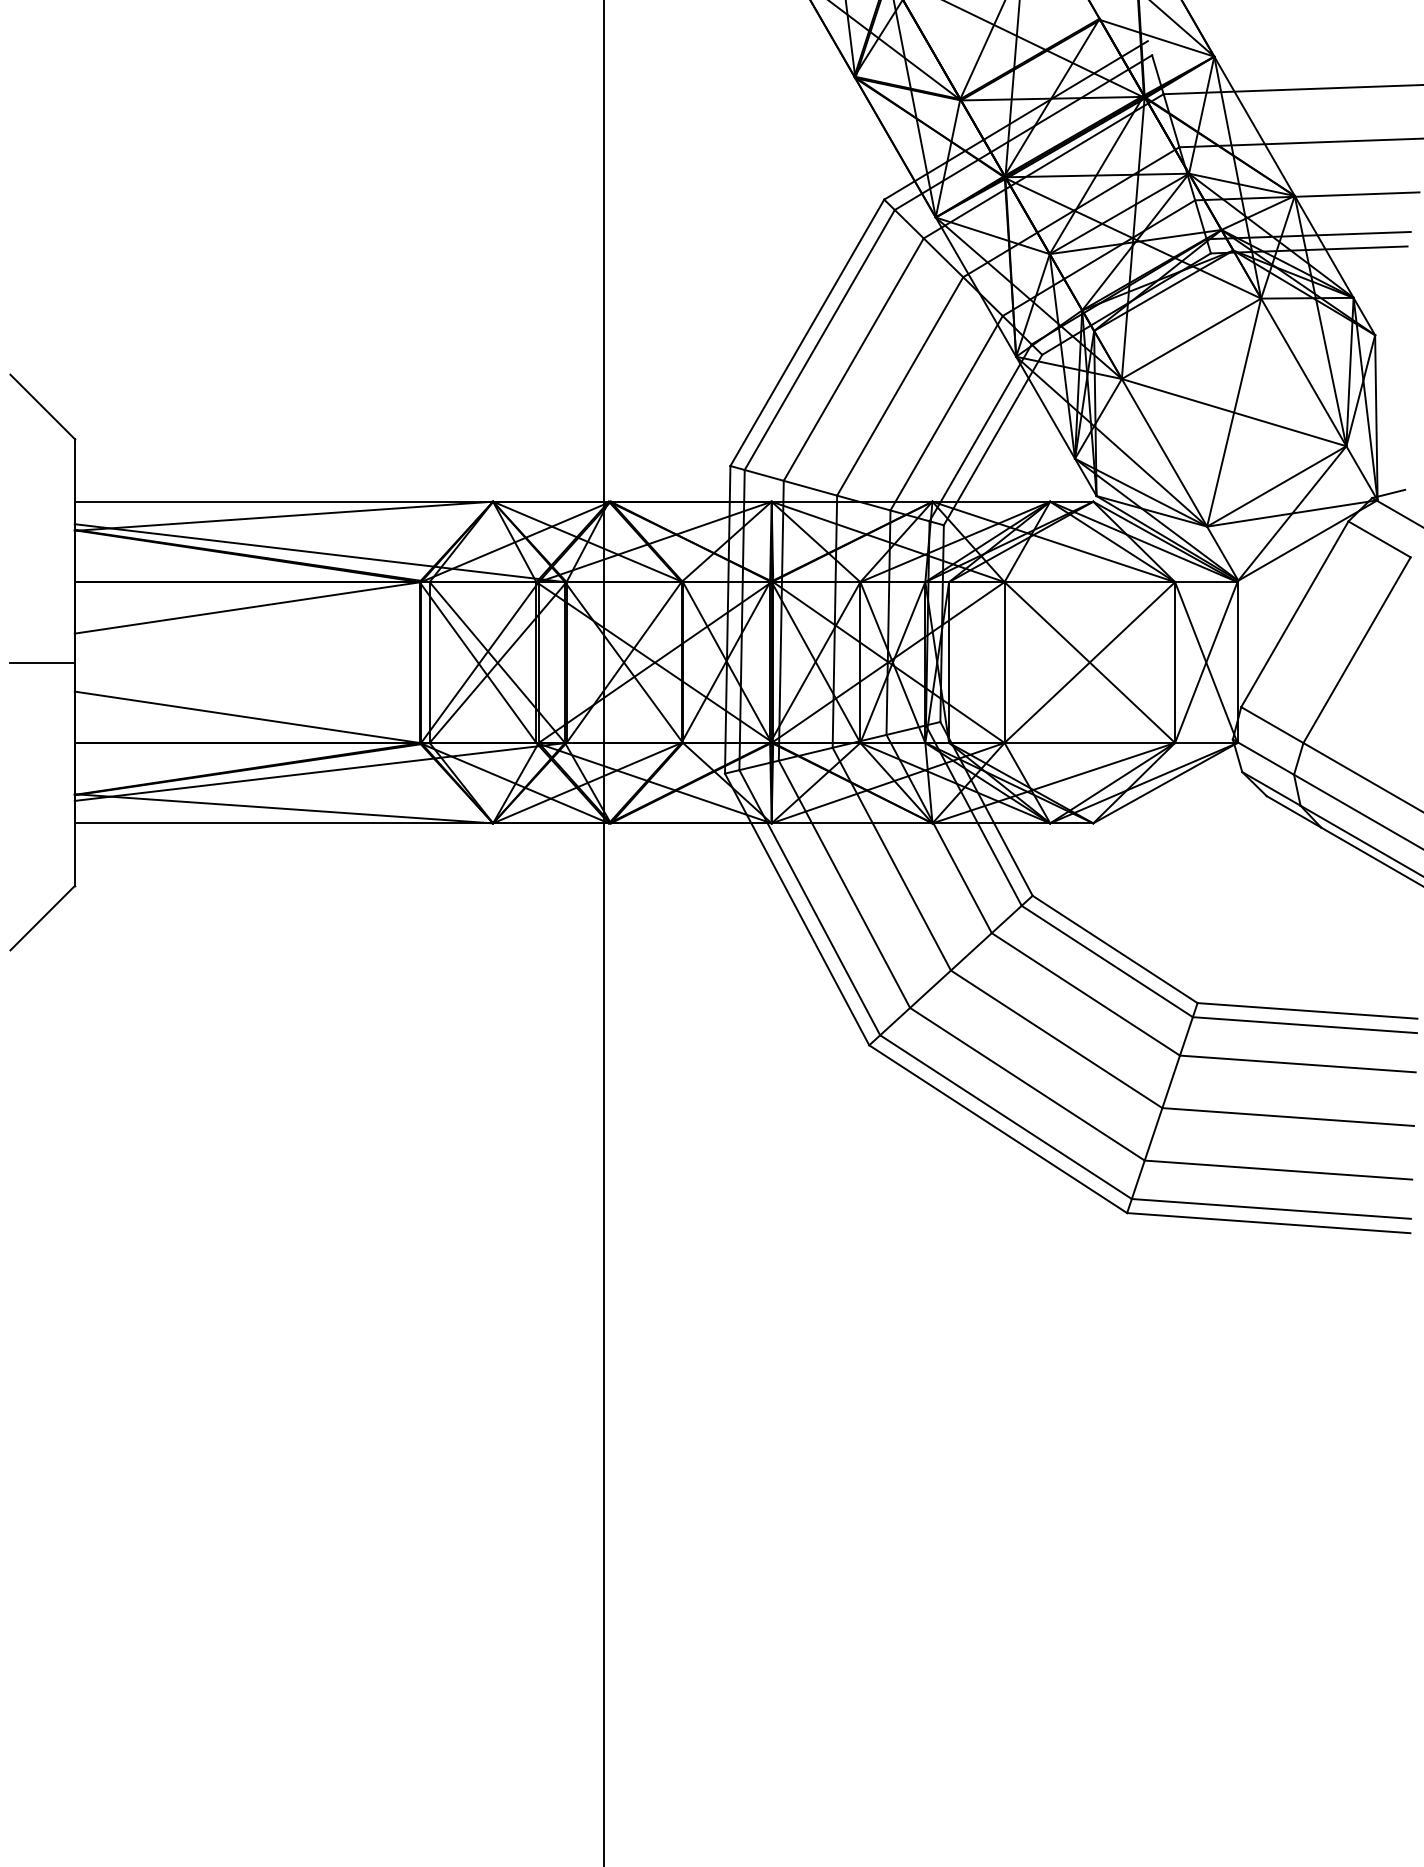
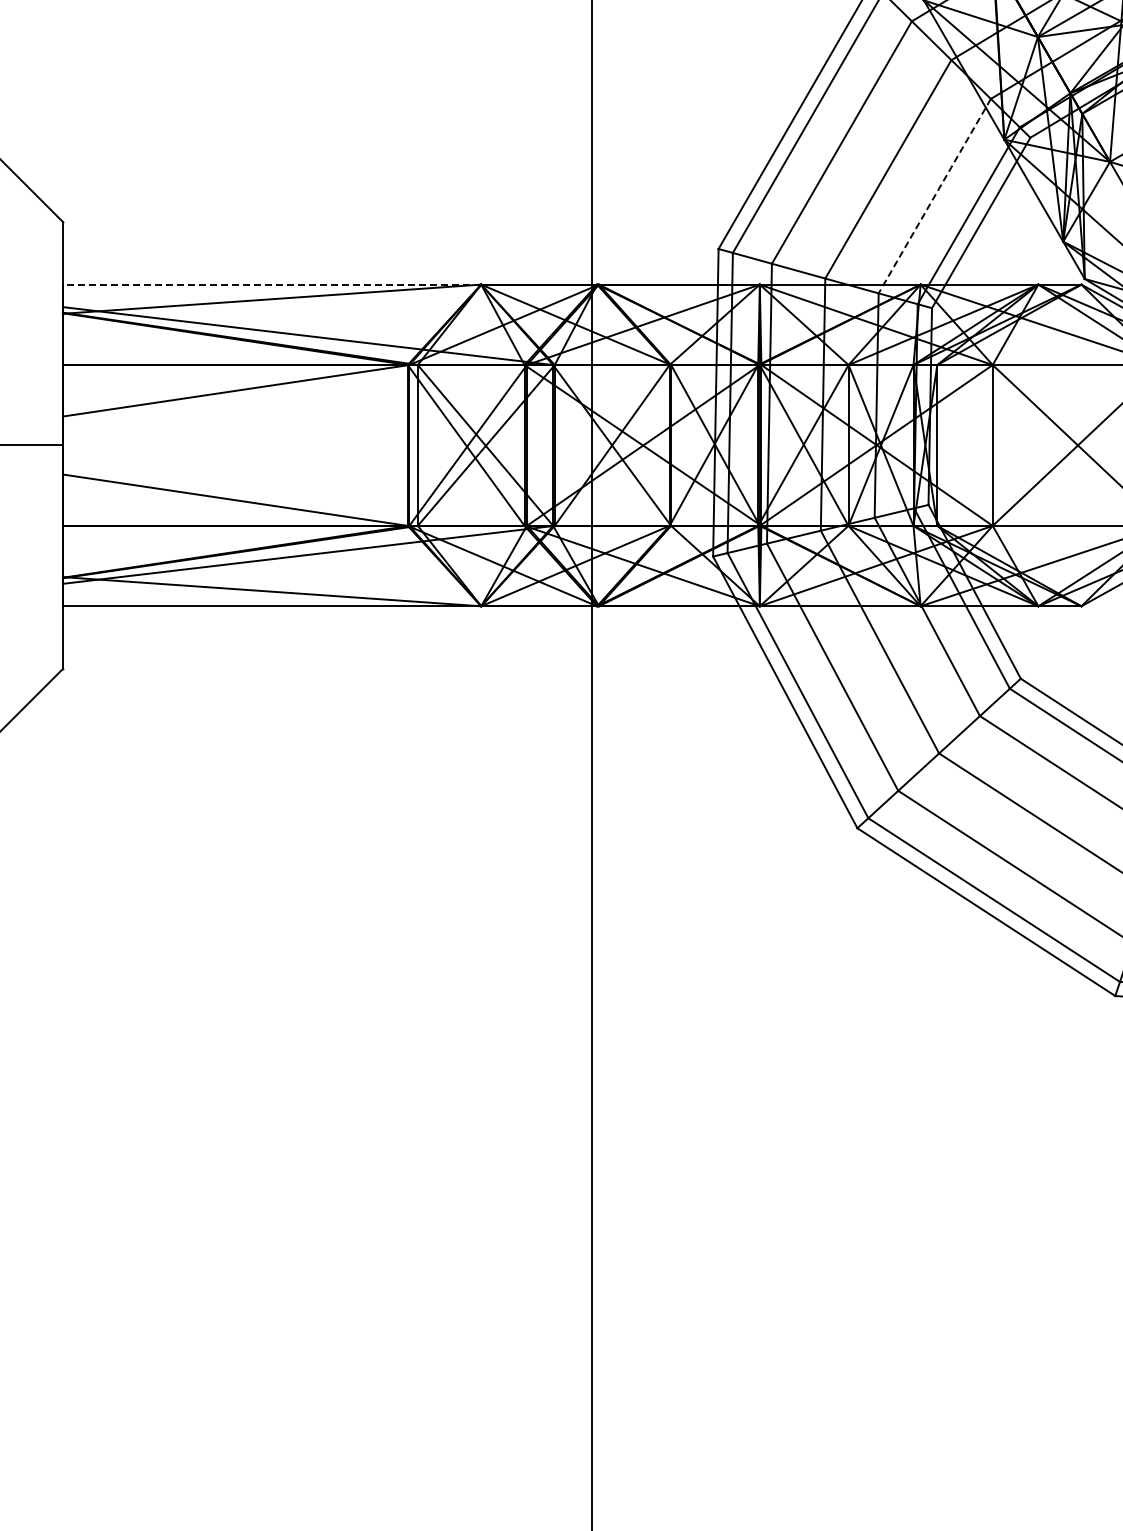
line: (946, 413) -> (934, 196), solid -> dashed
line: (283, 501) -> (271, 284), solid -> dashed

